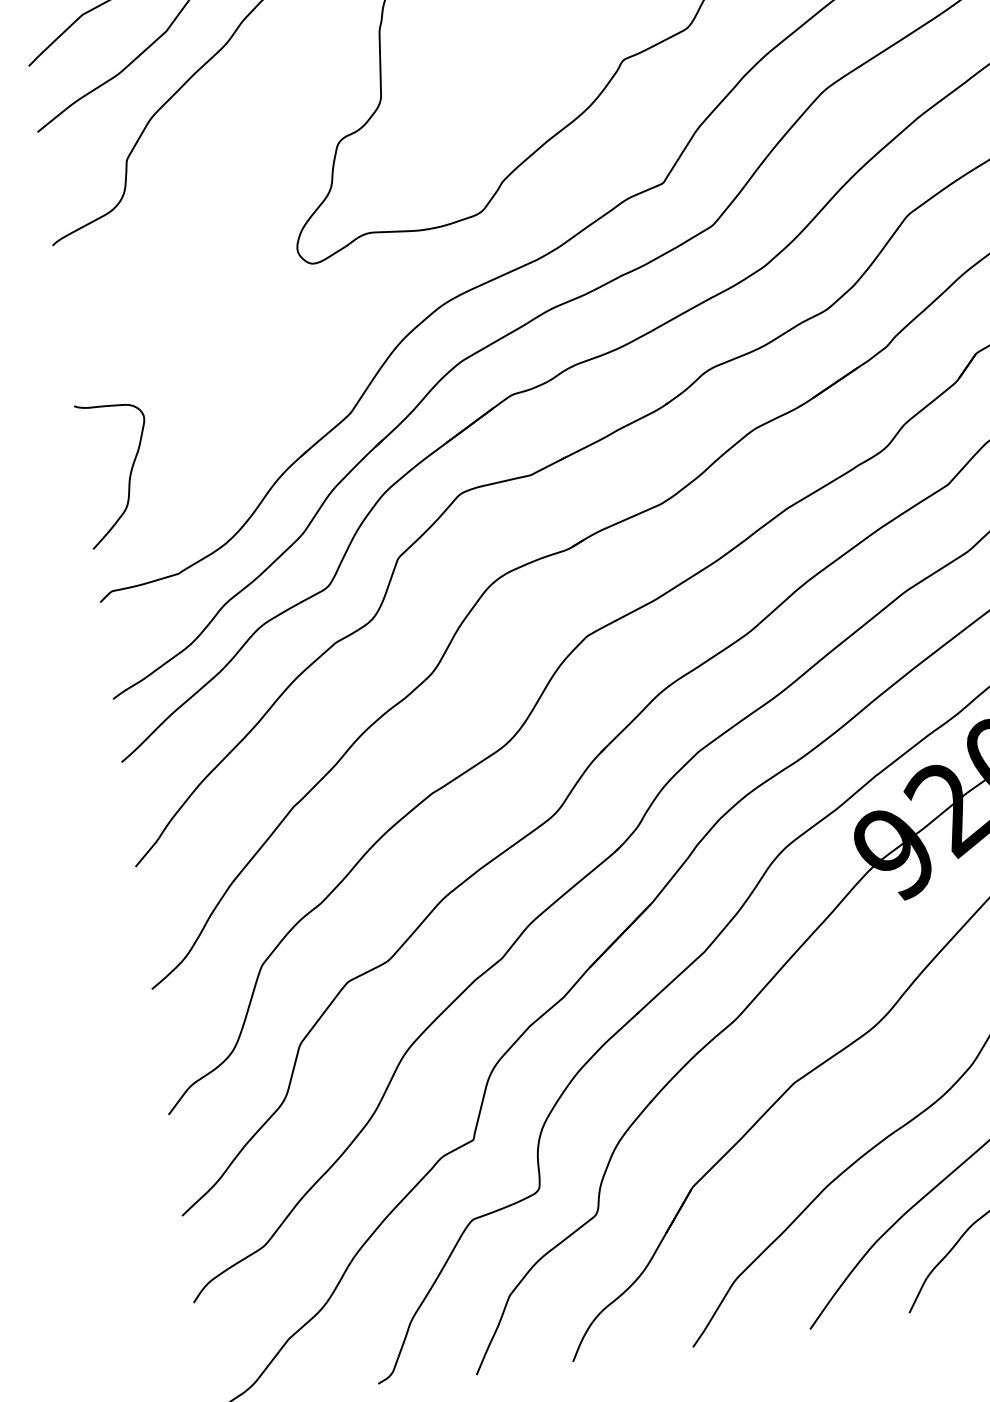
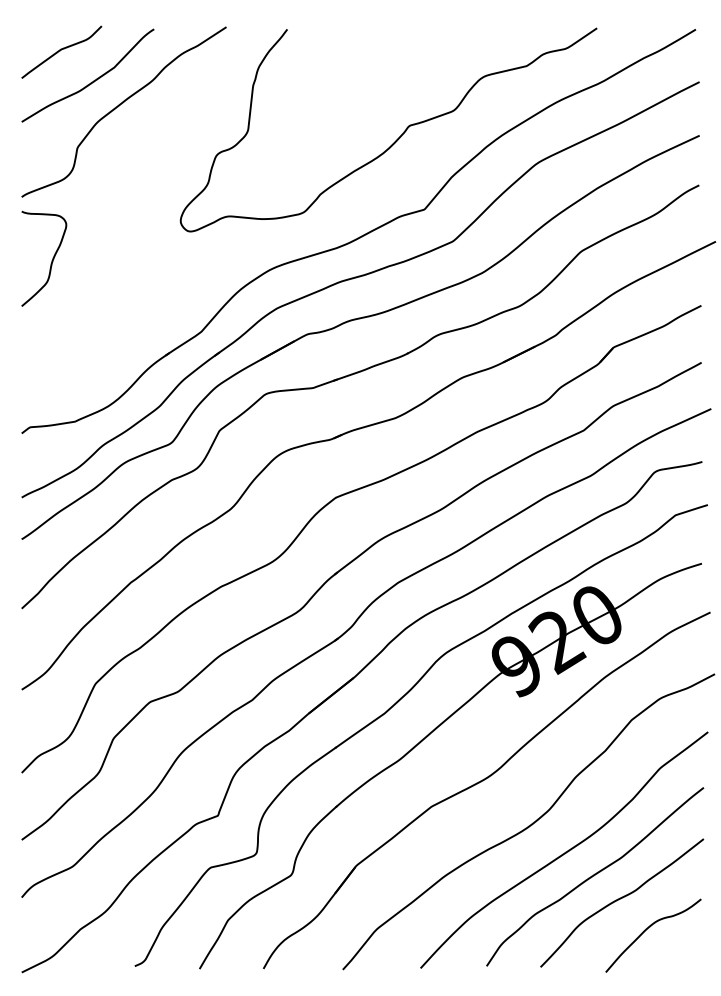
curve: (128, 474) -> (51, 260), moved

